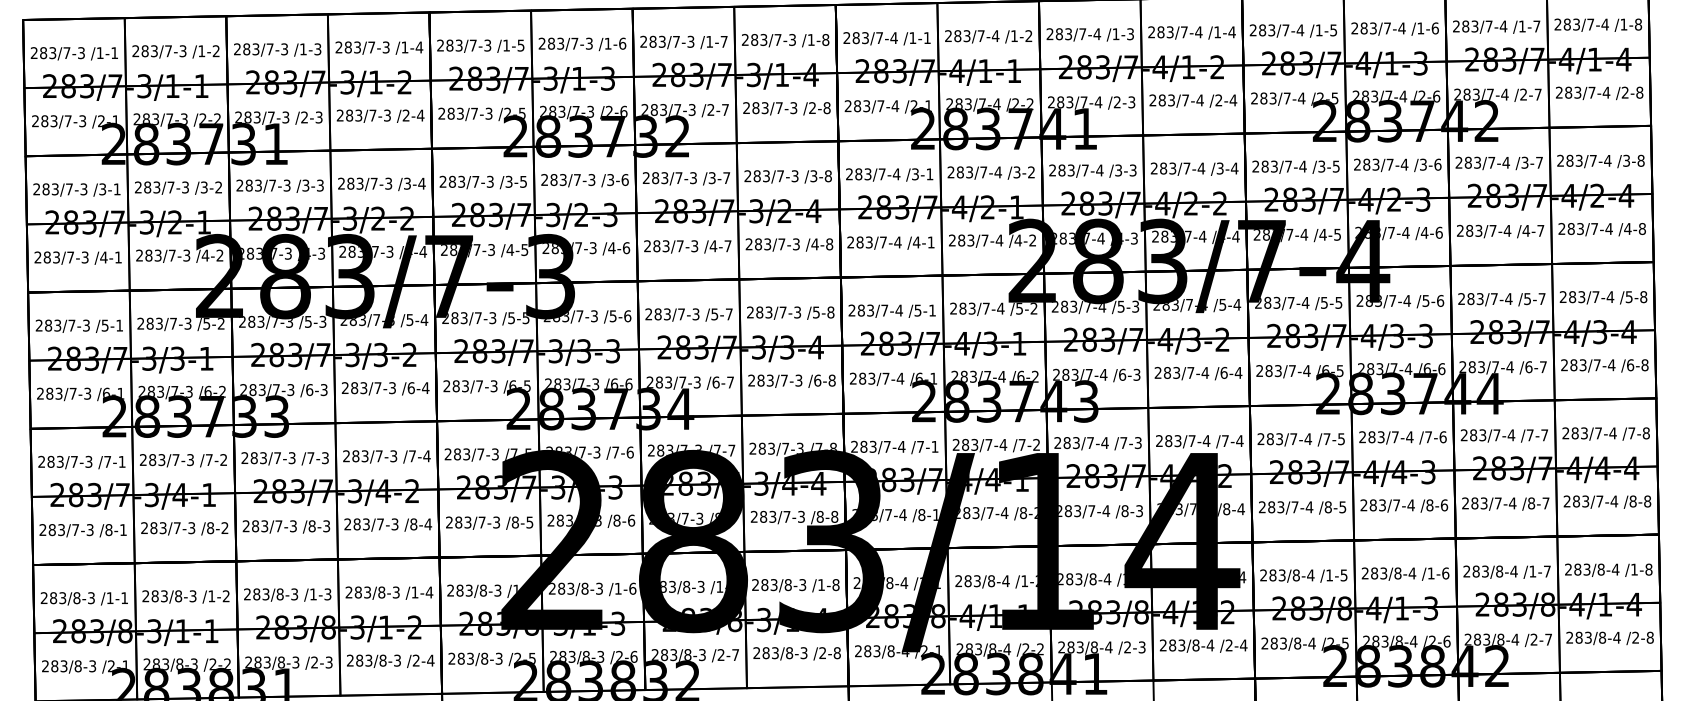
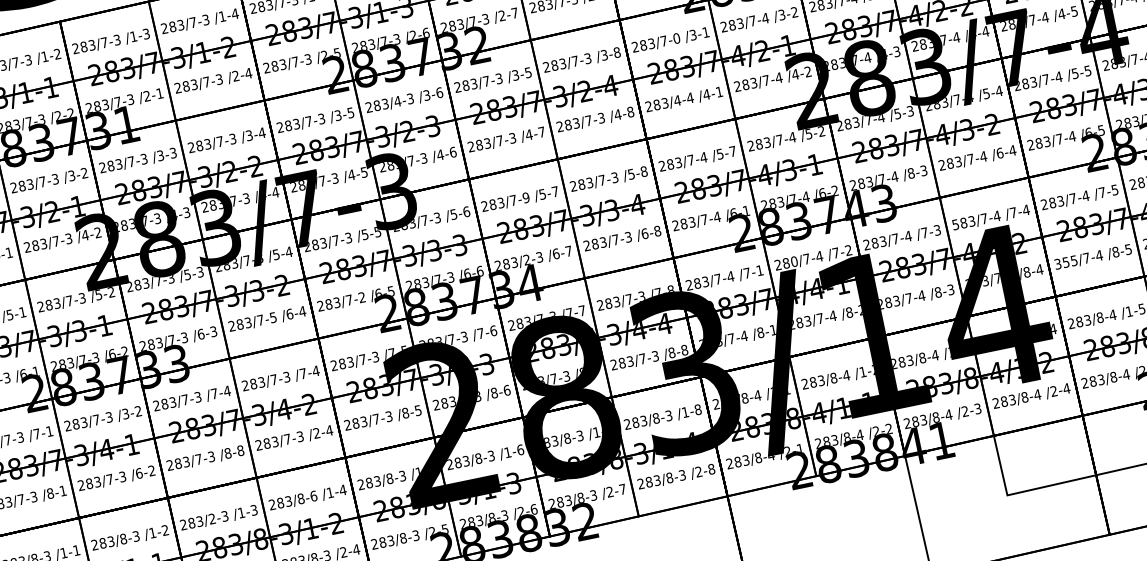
text: (318, 117) -> (159, 93), /2-3 -> /2-1
text: (896, 174) -> (676, 38), 283/7-4 -> 283/7-0
text: (726, 178) -> (528, 73), /3-7 -> /3-5
text: (577, 179) -> (397, 101), 283/7-3 -> 283/4-3
text: (883, 242) -> (677, 100), 283/7-4 -> 283/4-4
text: (932, 310) -> (732, 151), /5-1 -> /5-7
text: (695, 314) -> (525, 198), 283/7-3 -> 283/7-9
text: (1122, 374) -> (911, 173), /6-3 -> /8-3
text: (682, 382) -> (526, 260), 283/7-3 -> 283/2-3
text: (493, 386) -> (361, 297), 283/7-3 -> 283/7-2
text: (392, 387) -> (273, 317), 283/7-3 -> 283/7-5
text: (1159, 441) -> (955, 225), 283/7-4 -> 583/7-4
text: (974, 444) -> (794, 261), 283/7-4 -> 280/7-4
text: (325, 458) -> (227, 391), /7-3 -> /7-4
text: (208, 460) -> (125, 414), /7-2 -> /3-2
text: (1271, 507) -> (1066, 262), 283/7-4 -> 355/7-4
text: (413, 524) -> (316, 433), /8-4 -> /2-4
text: (326, 526) -> (240, 450), /8-3 -> /8-8
text: (210, 527) -> (139, 472), /8-2 -> /6-2
text: (395, 592) -> (313, 496), 283/8-3 -> 283/8-6
text: (279, 594) -> (211, 519), 283/8-3 -> 283/2-3

